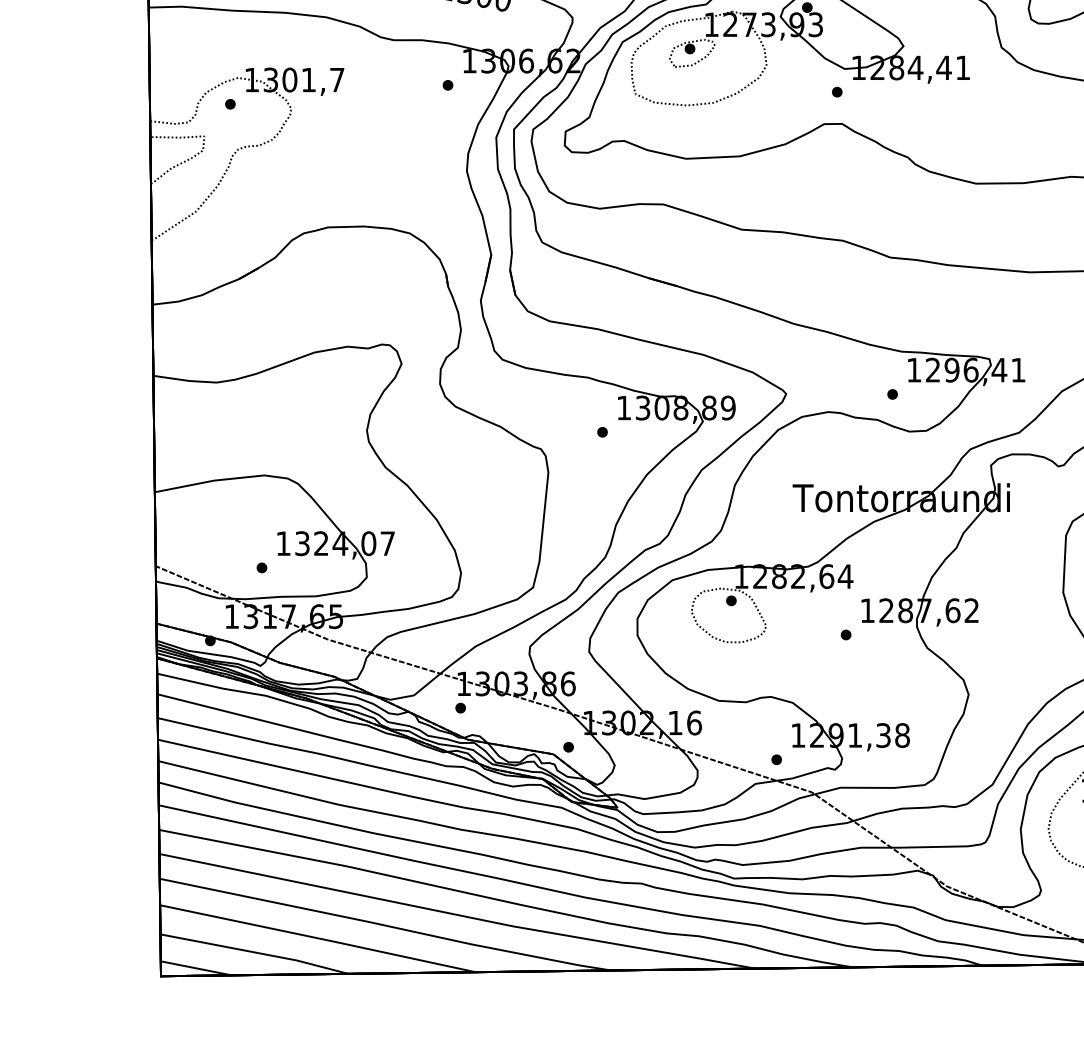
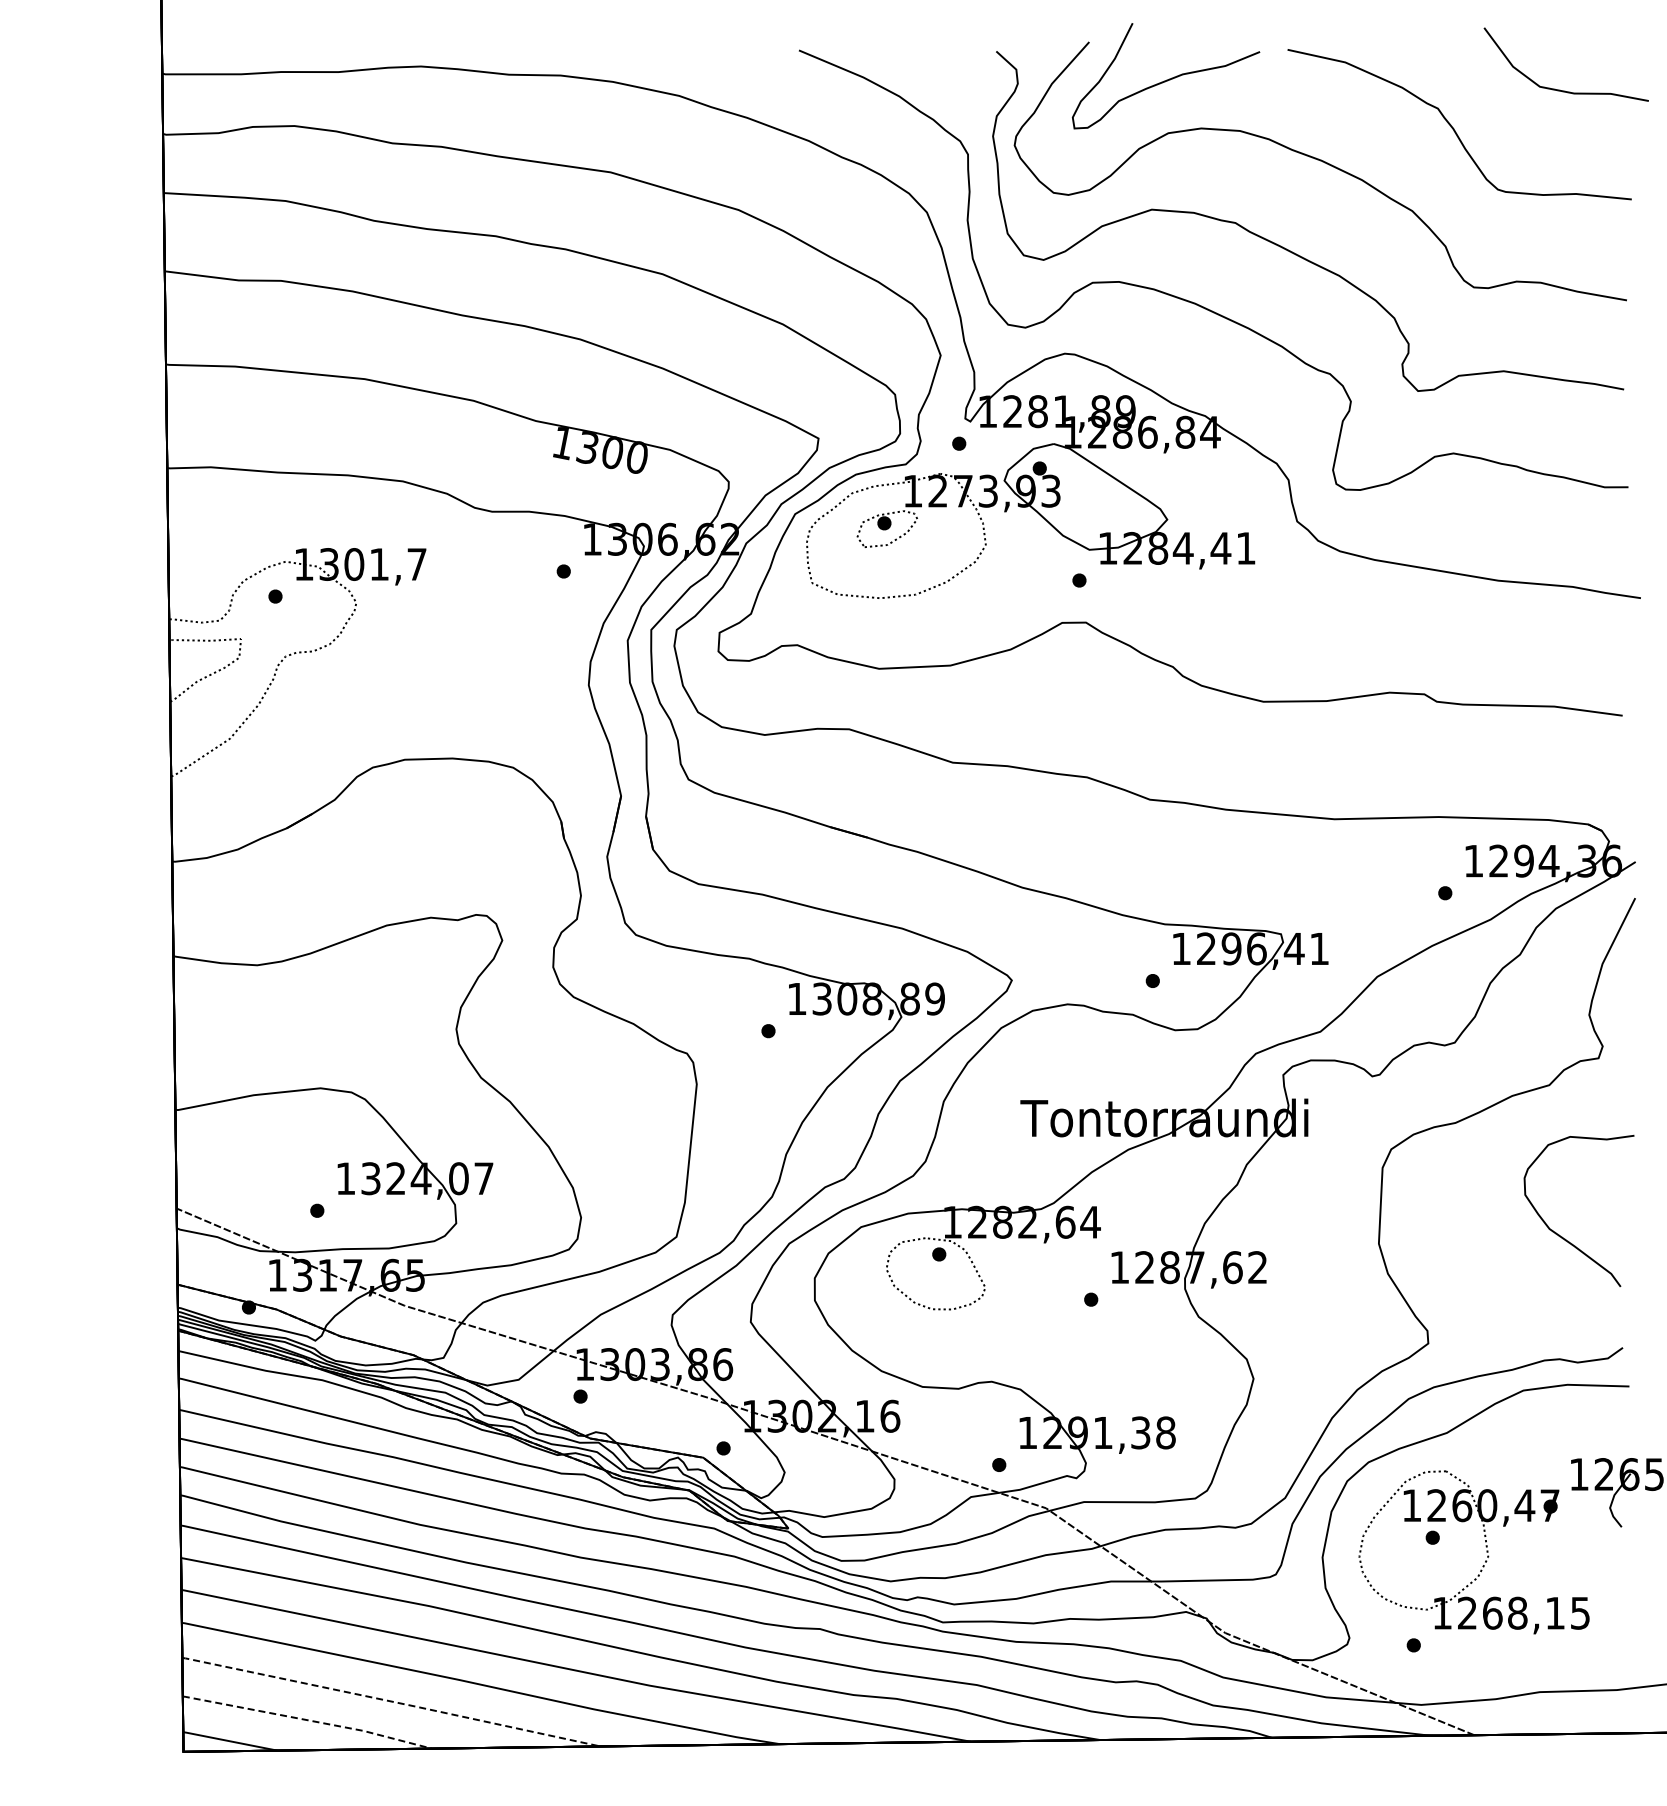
line: (317, 938) -> (391, 1701), solid -> dashed
line: (254, 952) -> (307, 1720), solid -> dashed

